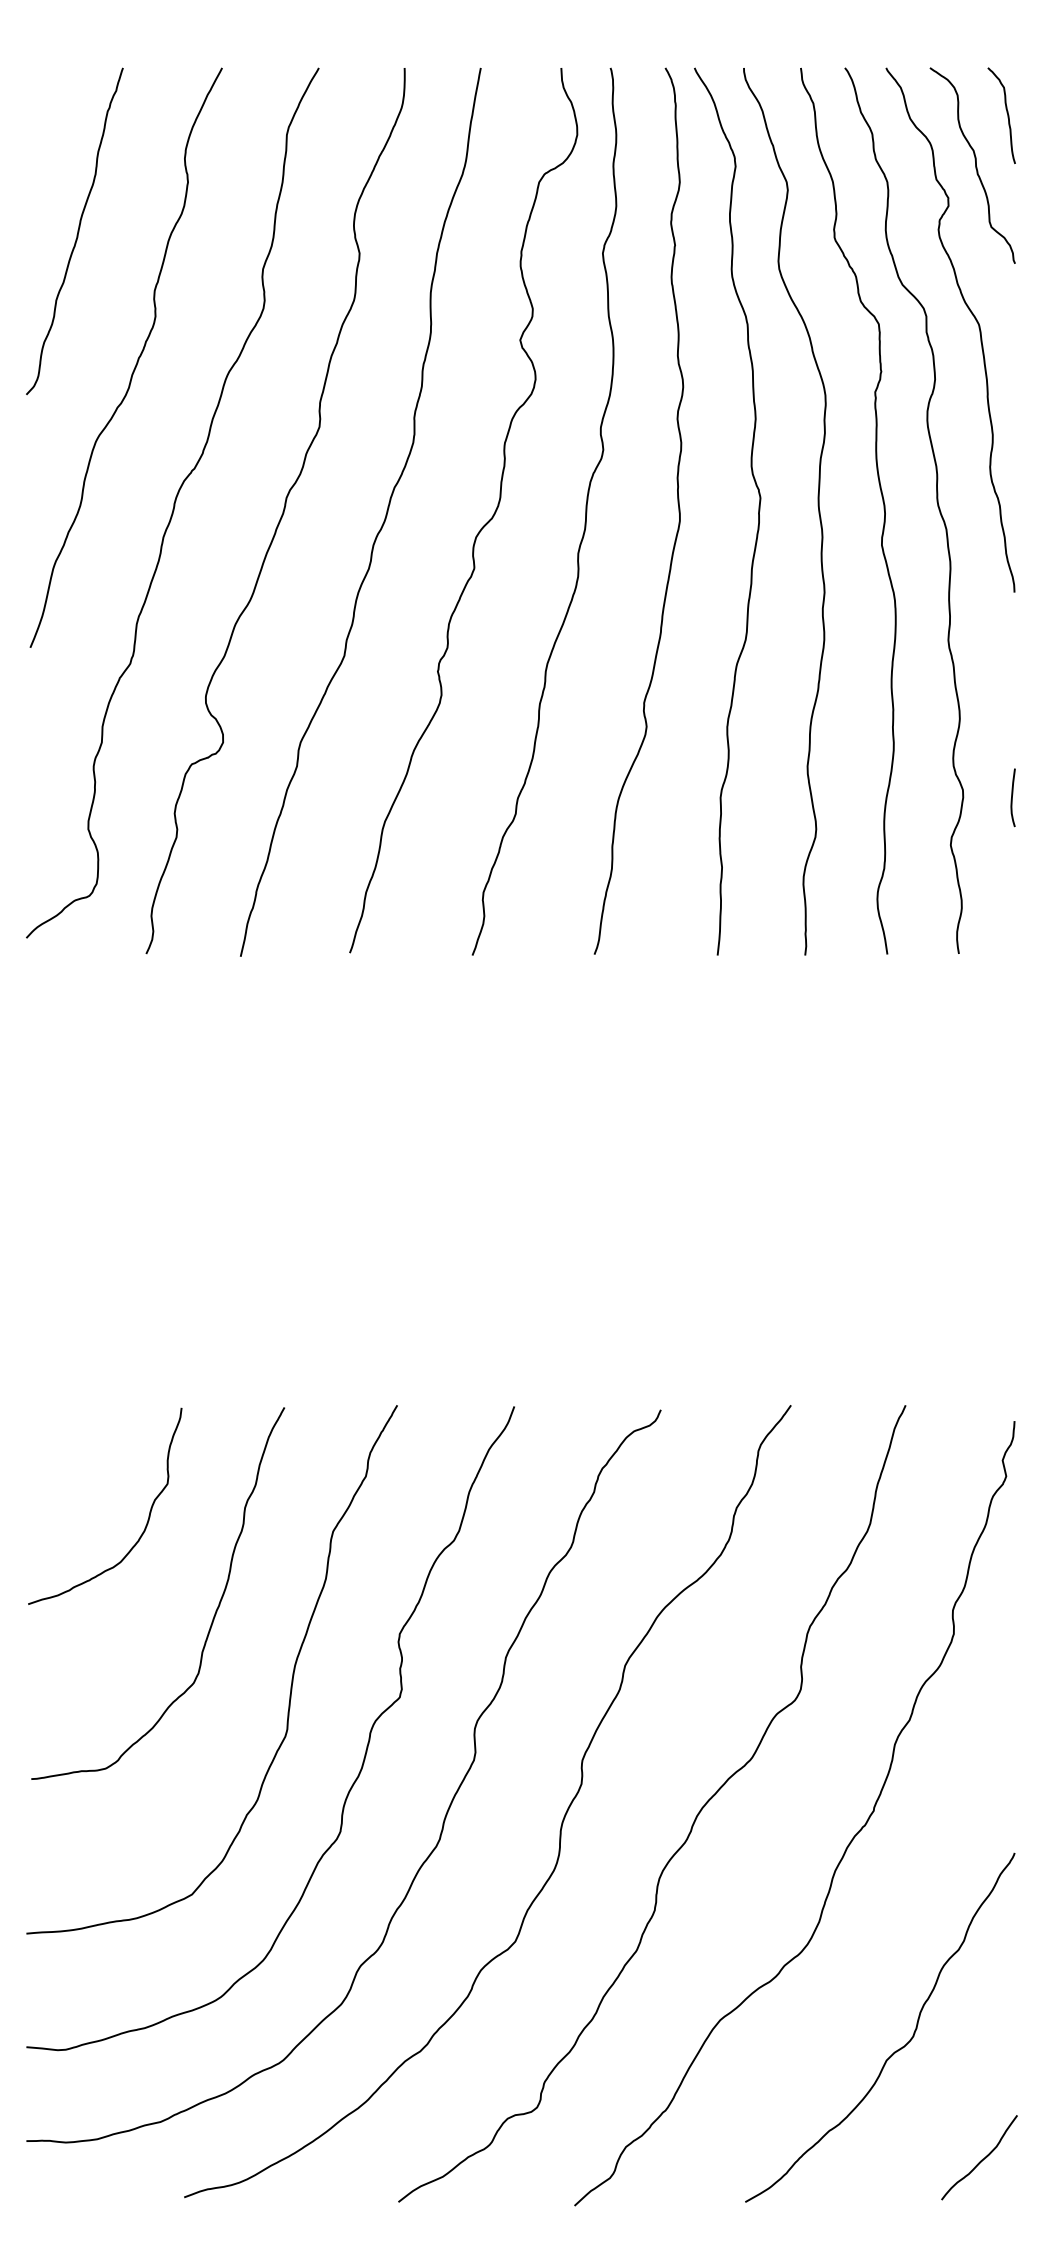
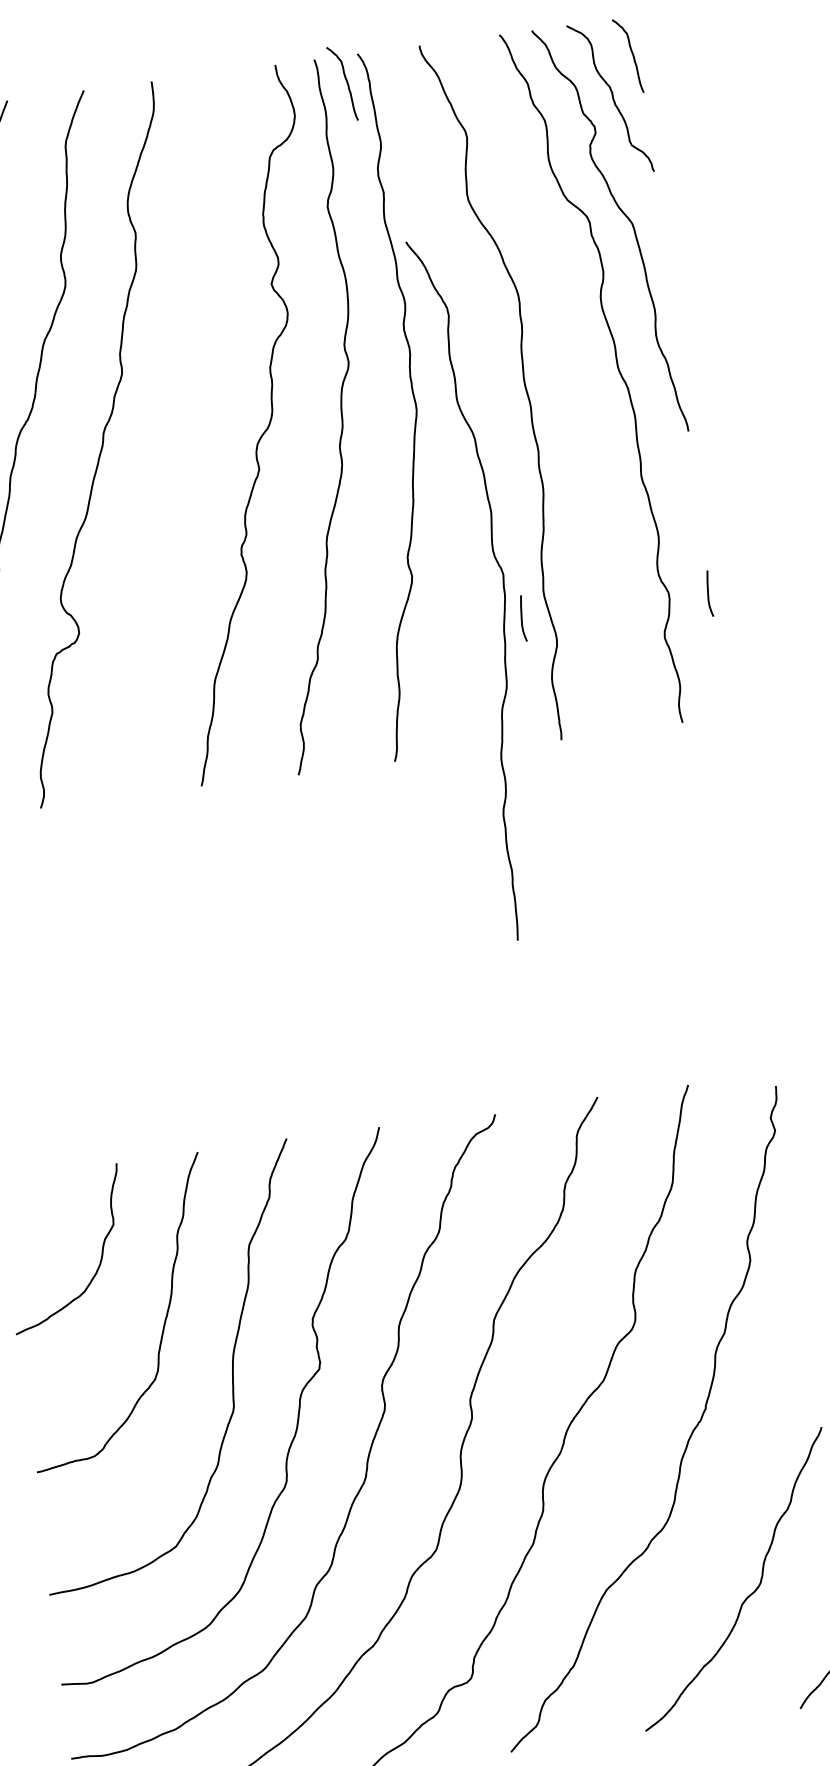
curve: (646, 99) -> (345, 80), added
curve: (883, 509) -> (576, 379), removed
curve: (758, 511) -> (503, 585), moved
curve: (384, 518) -> (183, 439), removed
curve: (776, 797) -> (522, 618), added

